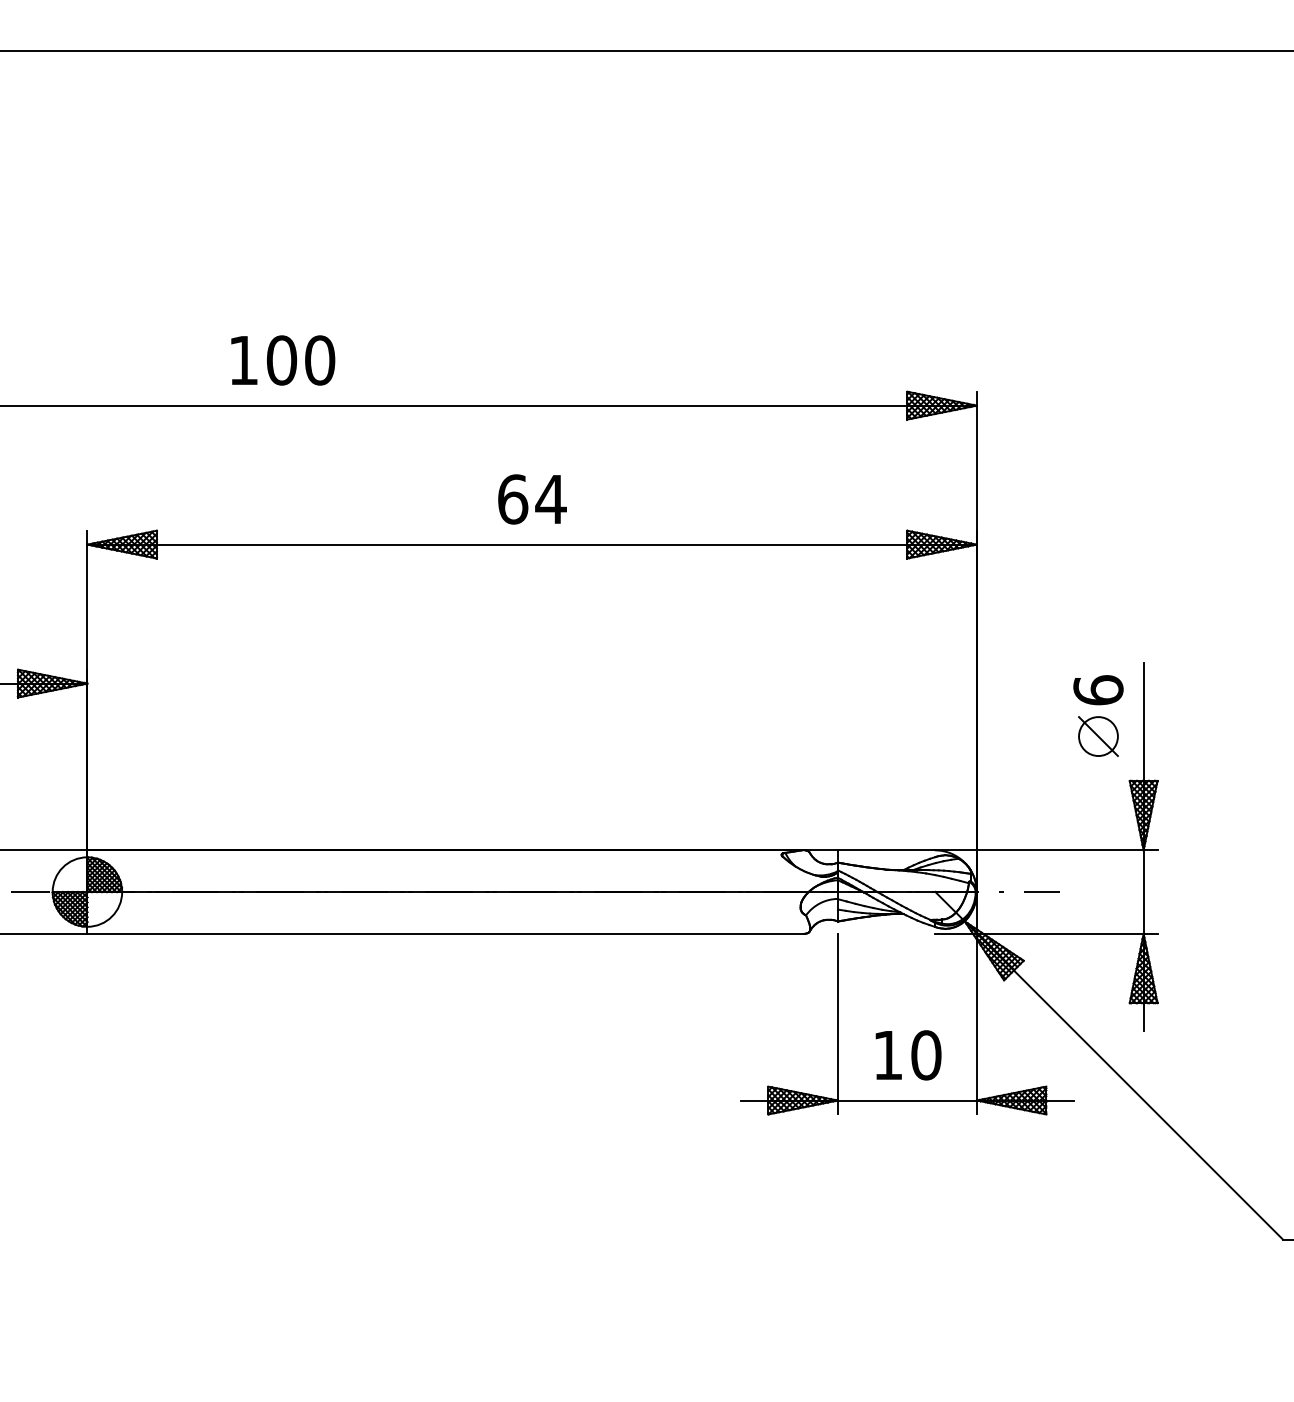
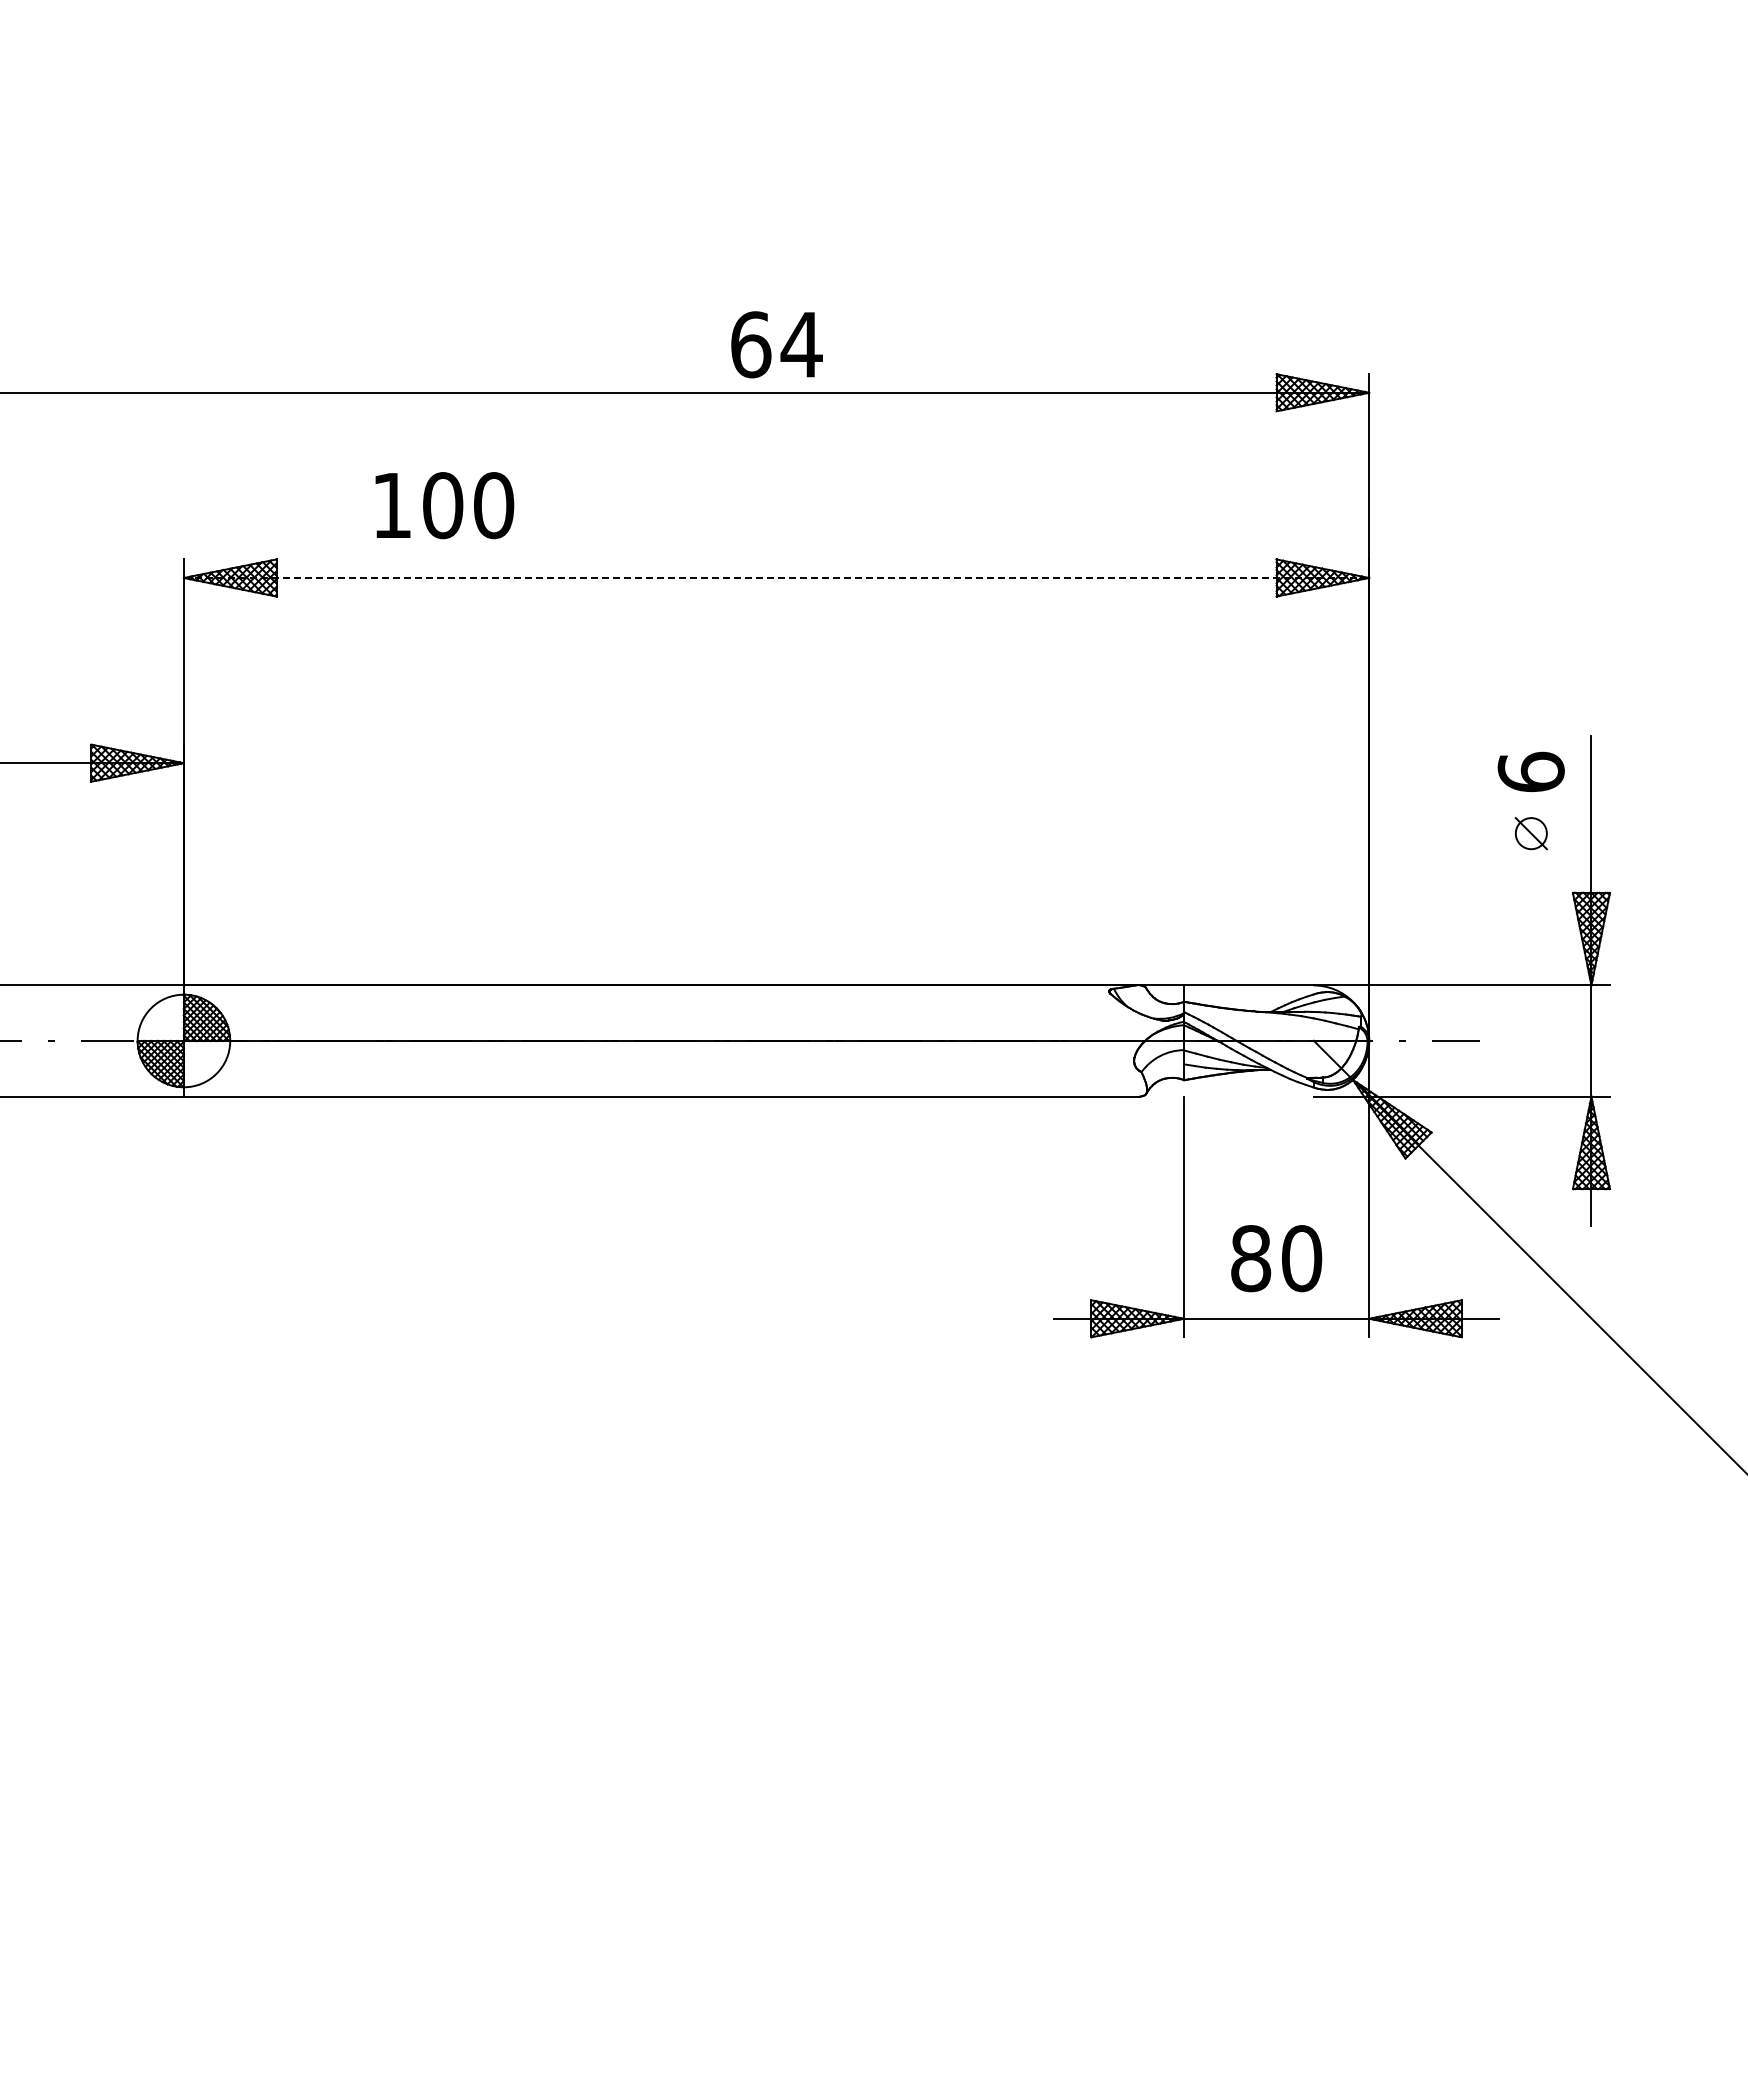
text: (282, 360) -> (444, 505), moved
text: (532, 499) -> (776, 344), moved
line: (532, 544) -> (776, 577), solid -> dashed
part: (1098, 736) -> (1531, 833), size x0.6
text: (888, 1055) -> (1251, 1258), 10 -> 80

